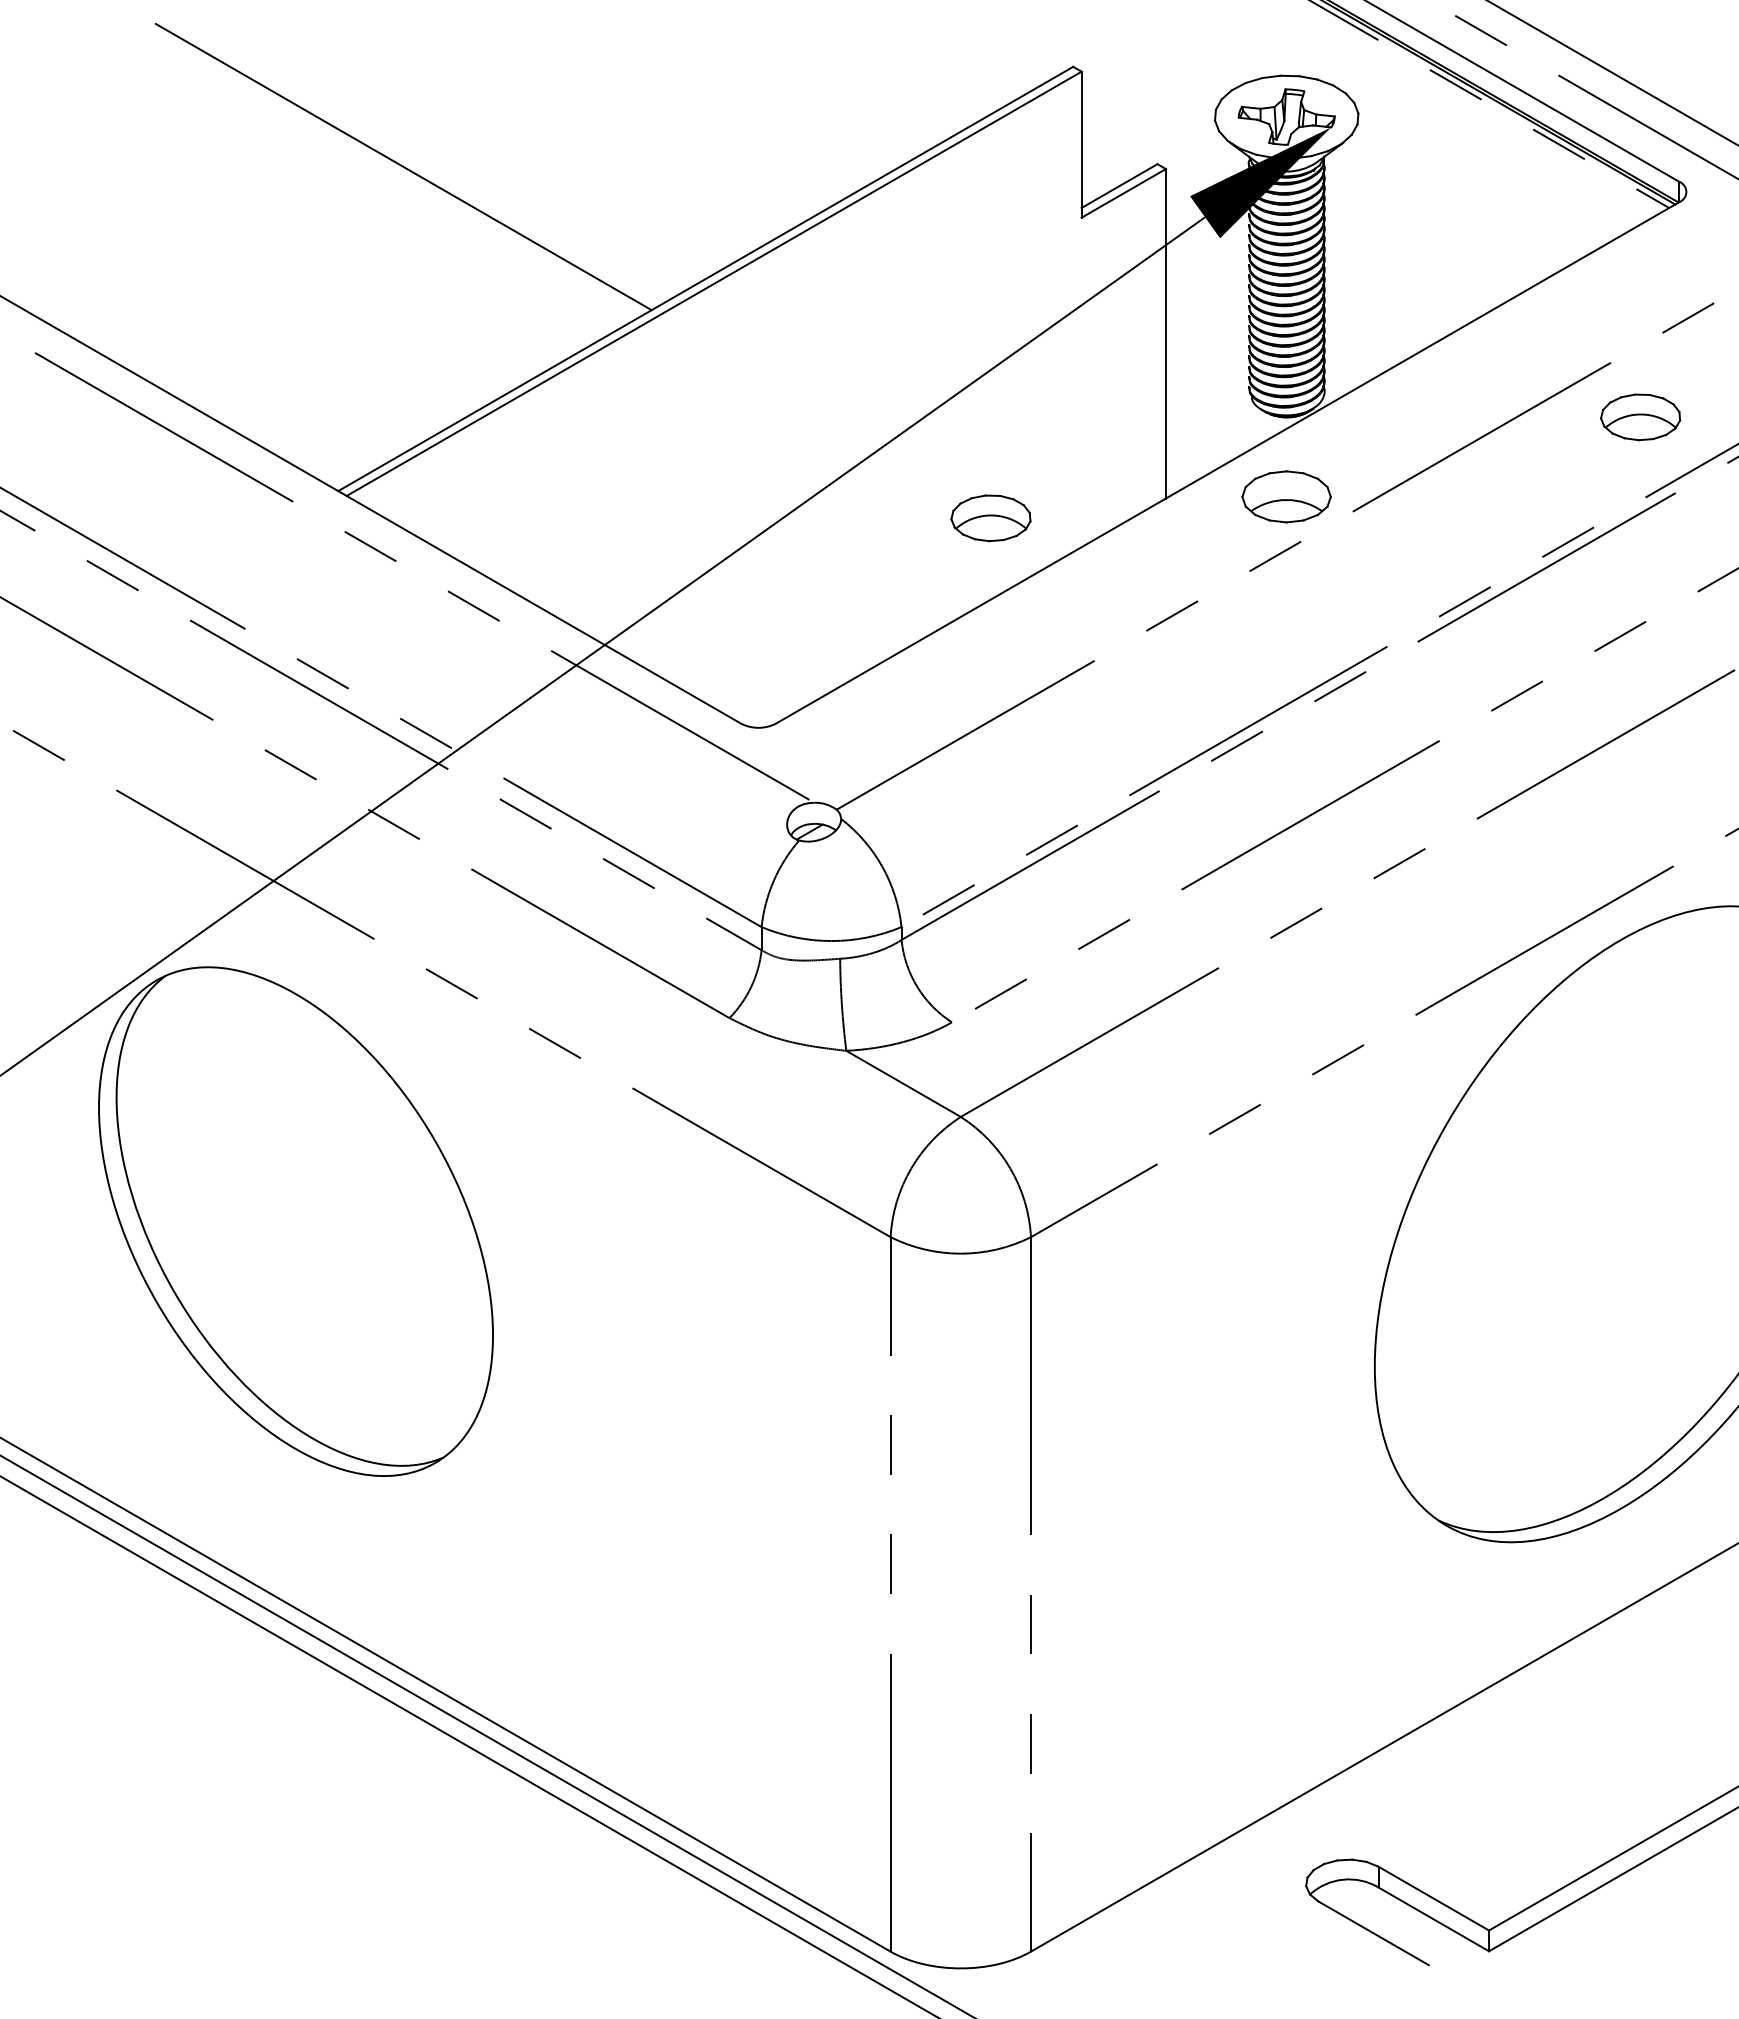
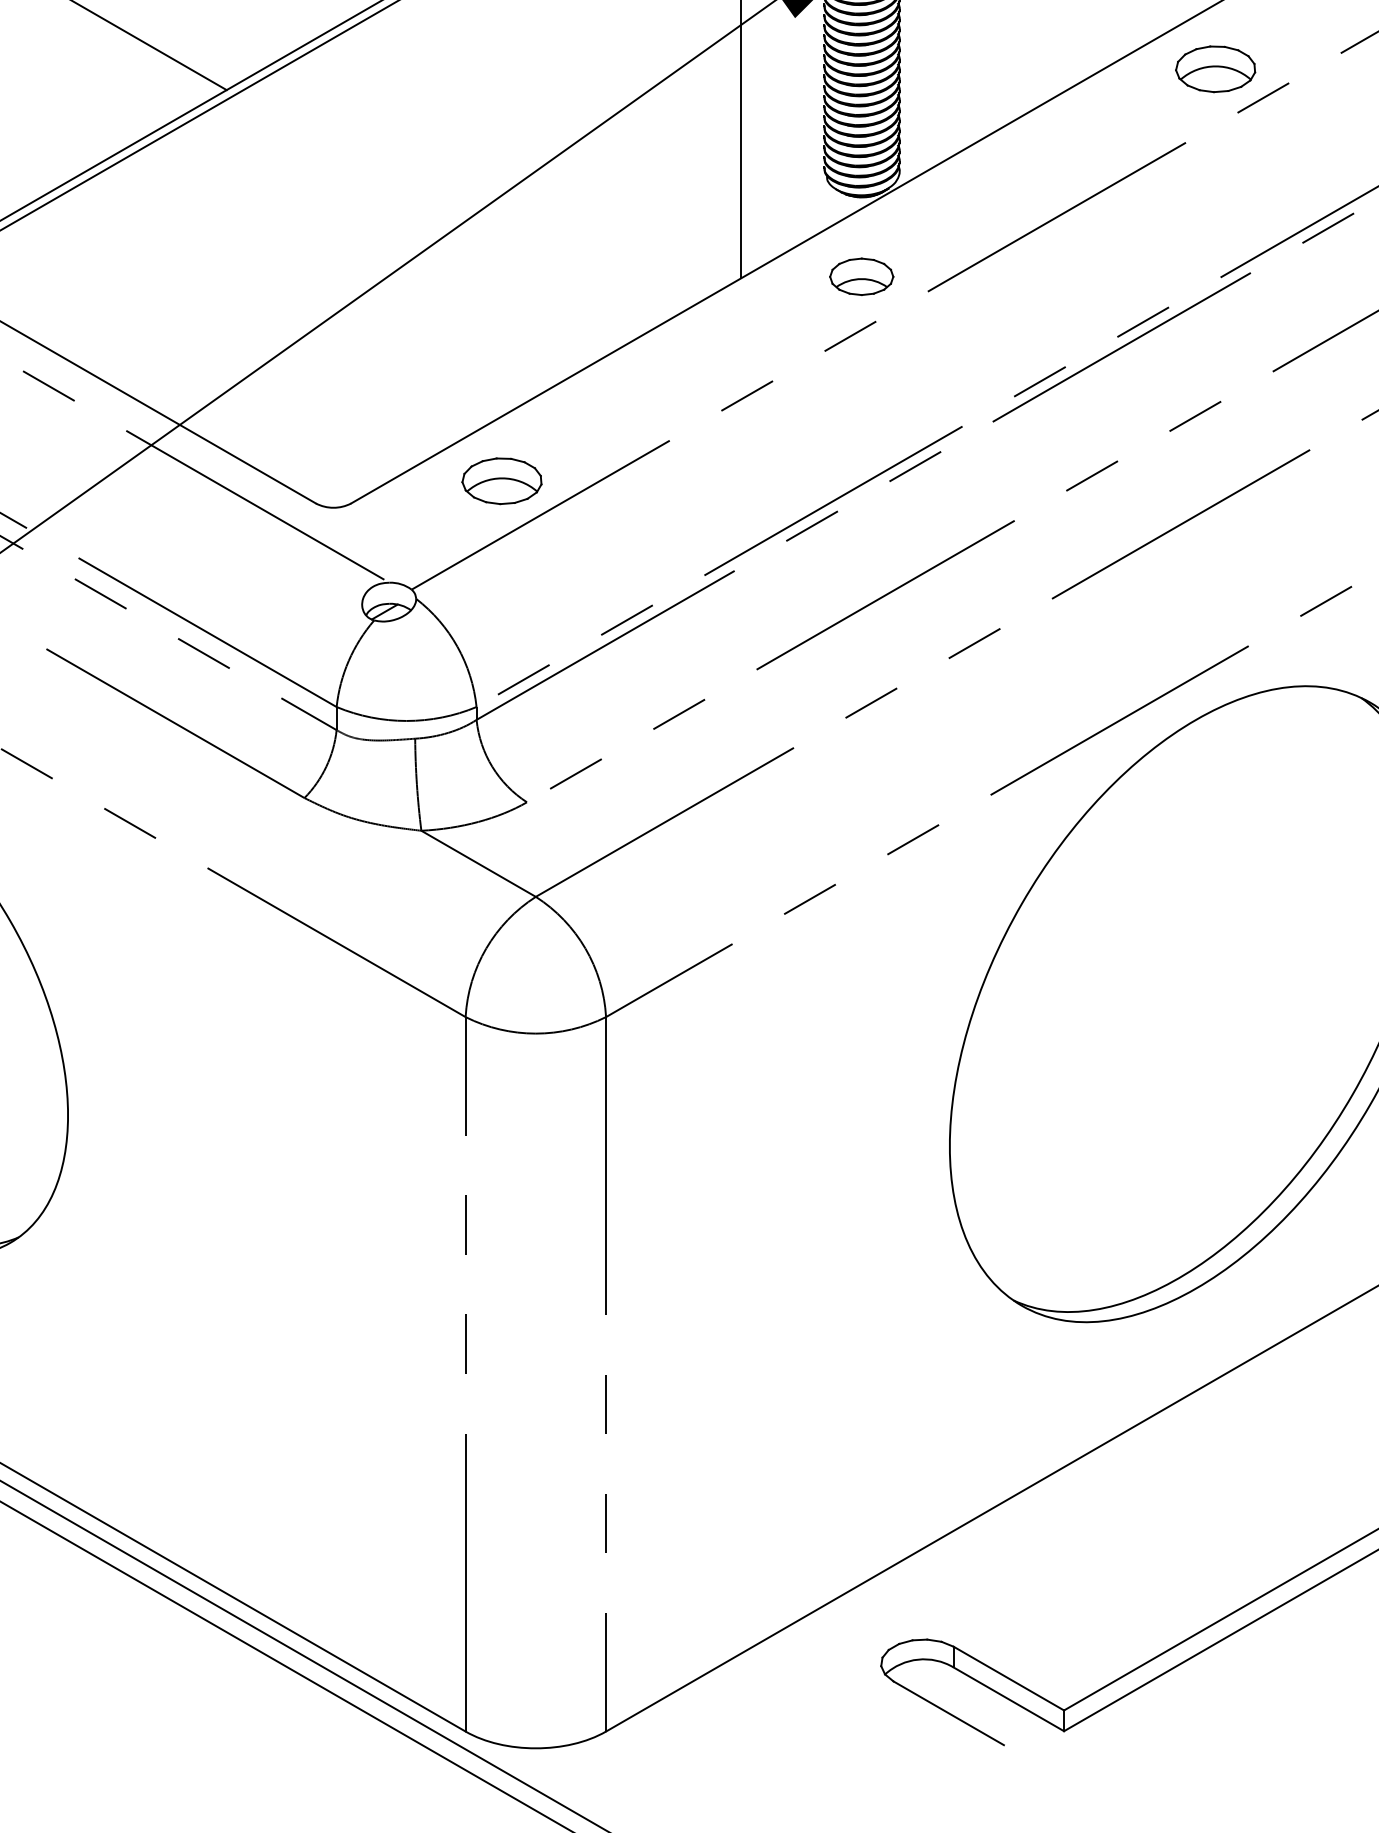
part: (1640, 417) -> (1215, 69), moved
part: (1286, 496) -> (861, 276), size x0.71
part: (990, 518) -> (501, 481), moved

